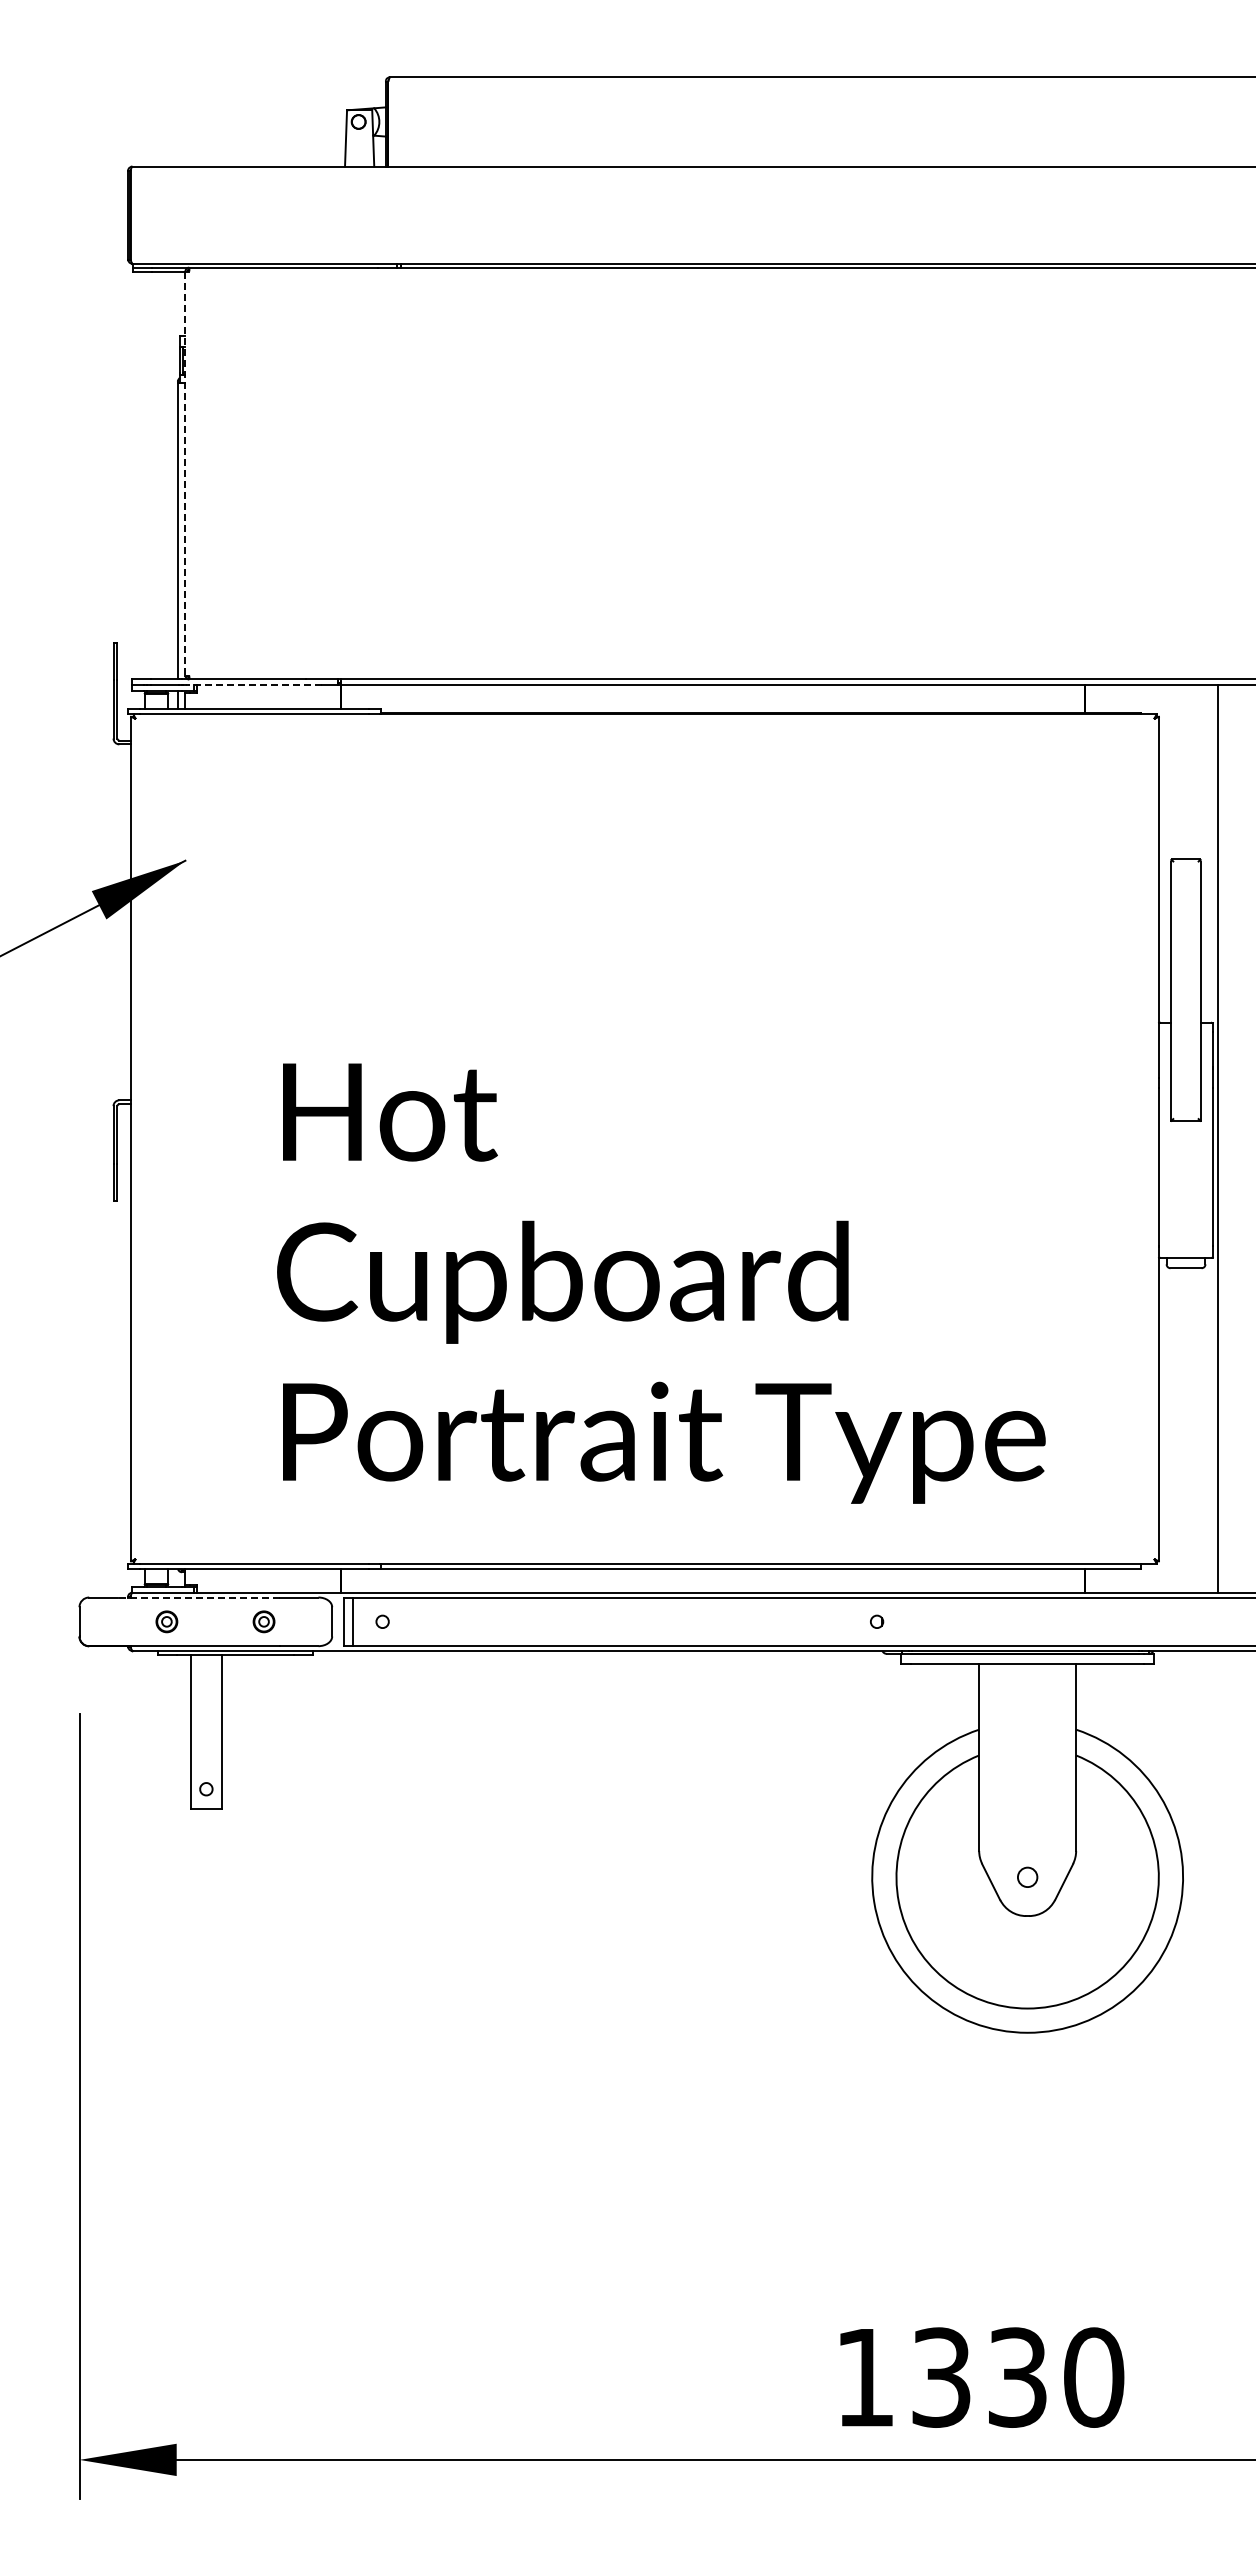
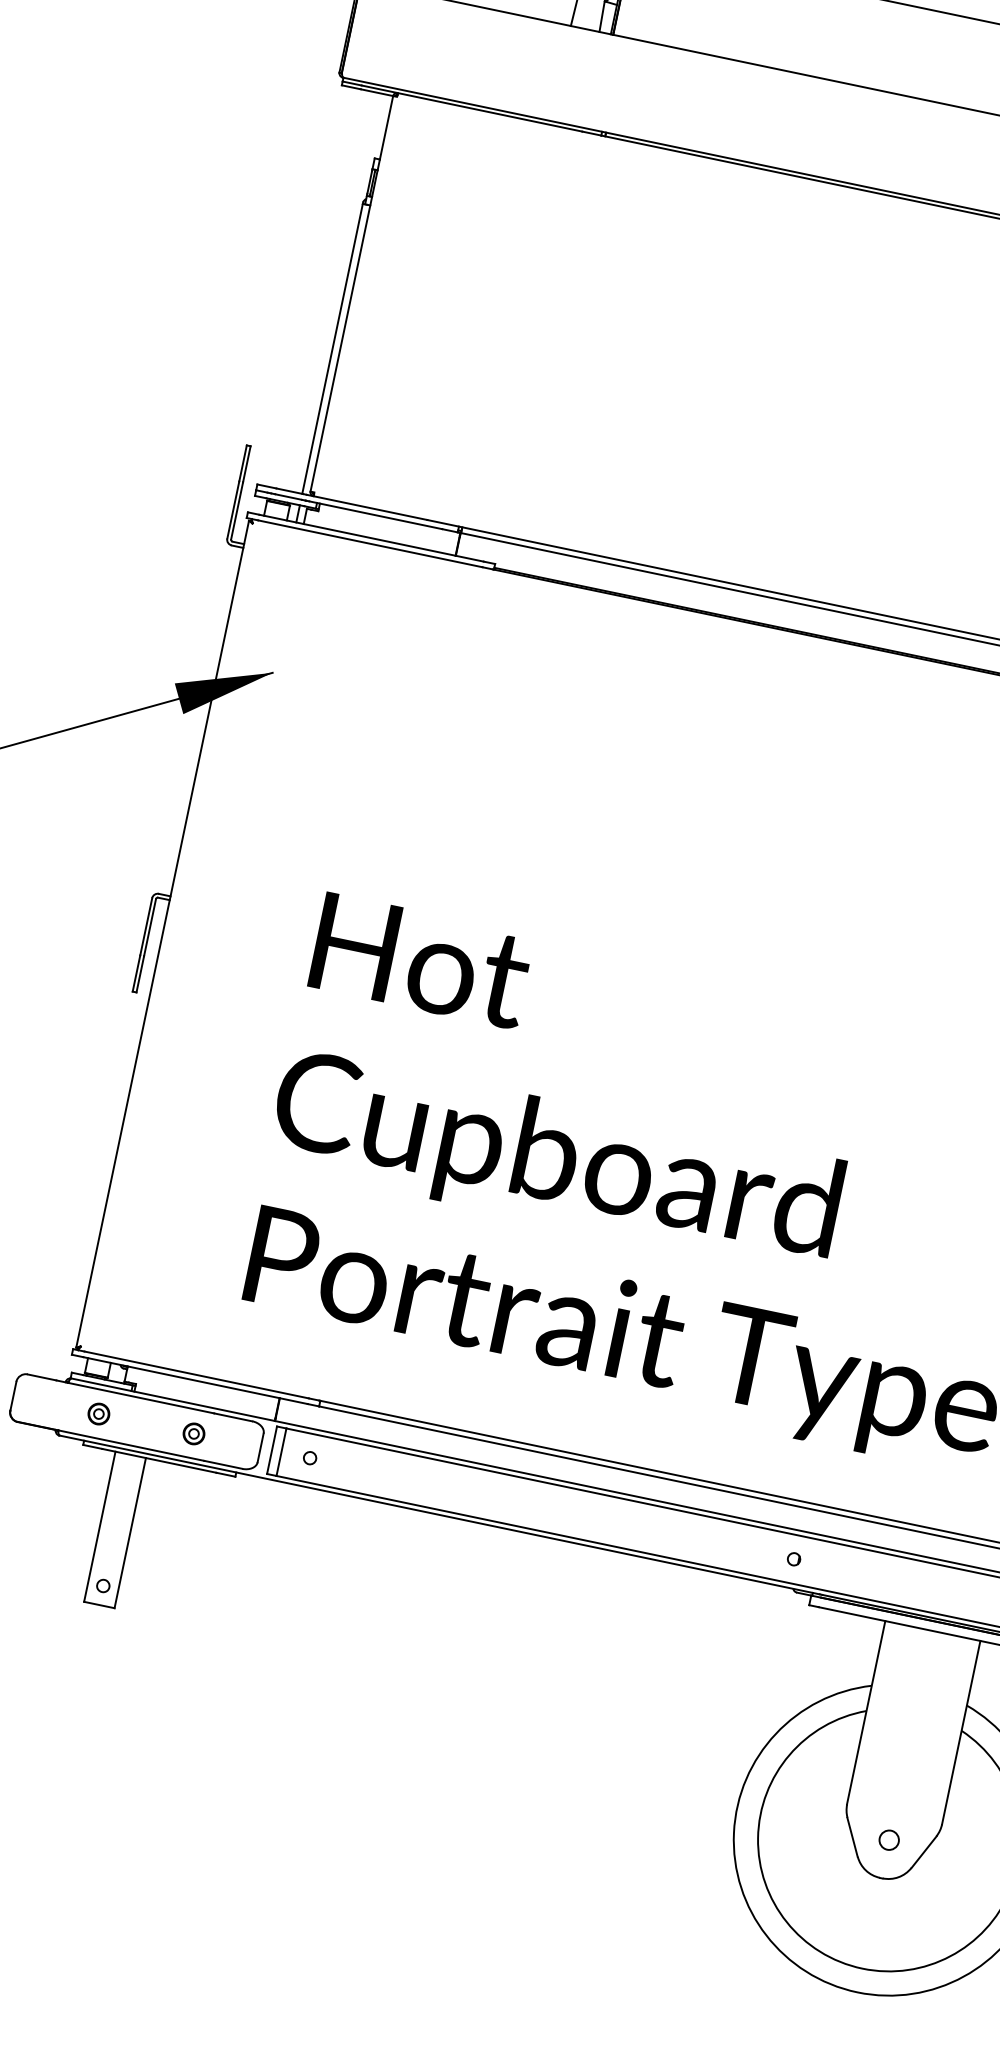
line: (185, 474) -> (351, 294), dashed -> solid
line: (254, 685) -> (376, 515), dashed -> solid
line: (199, 1597) -> (135, 1396), dashed -> solid

